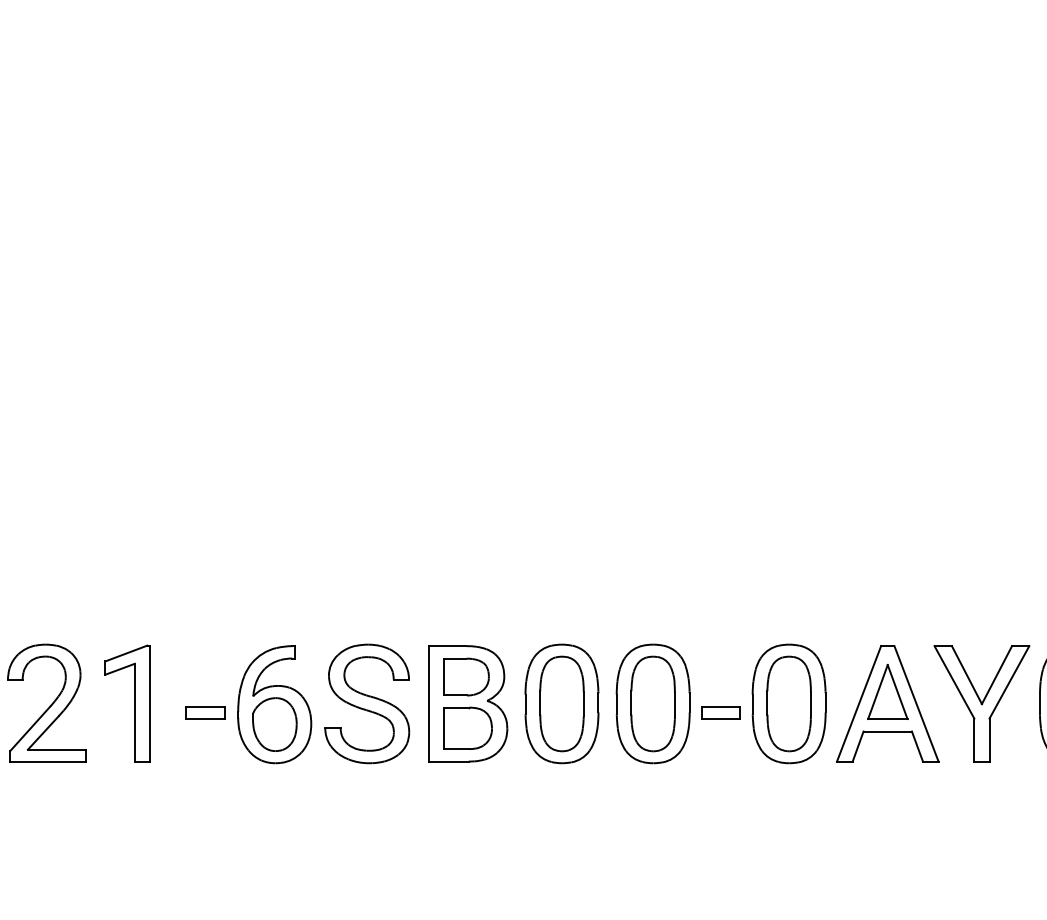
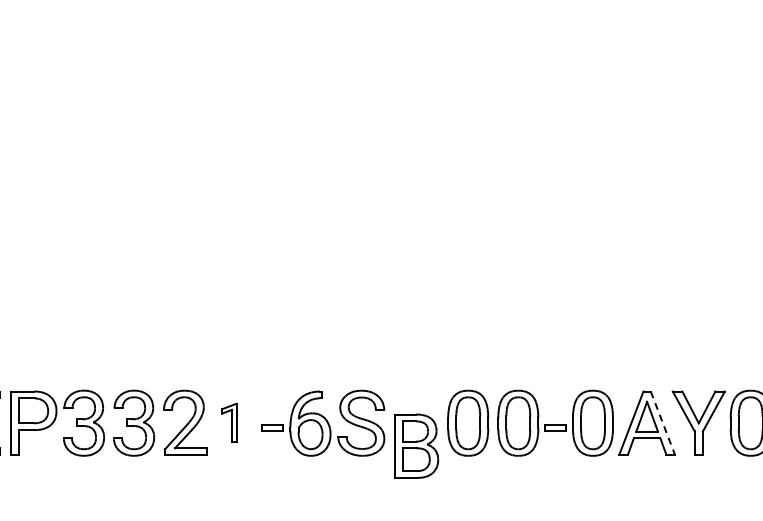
part: (127, 702) -> (229, 422), size x0.6
part: (467, 702) -> (416, 445), moved
line: (915, 704) -> (662, 423), solid -> dashed

